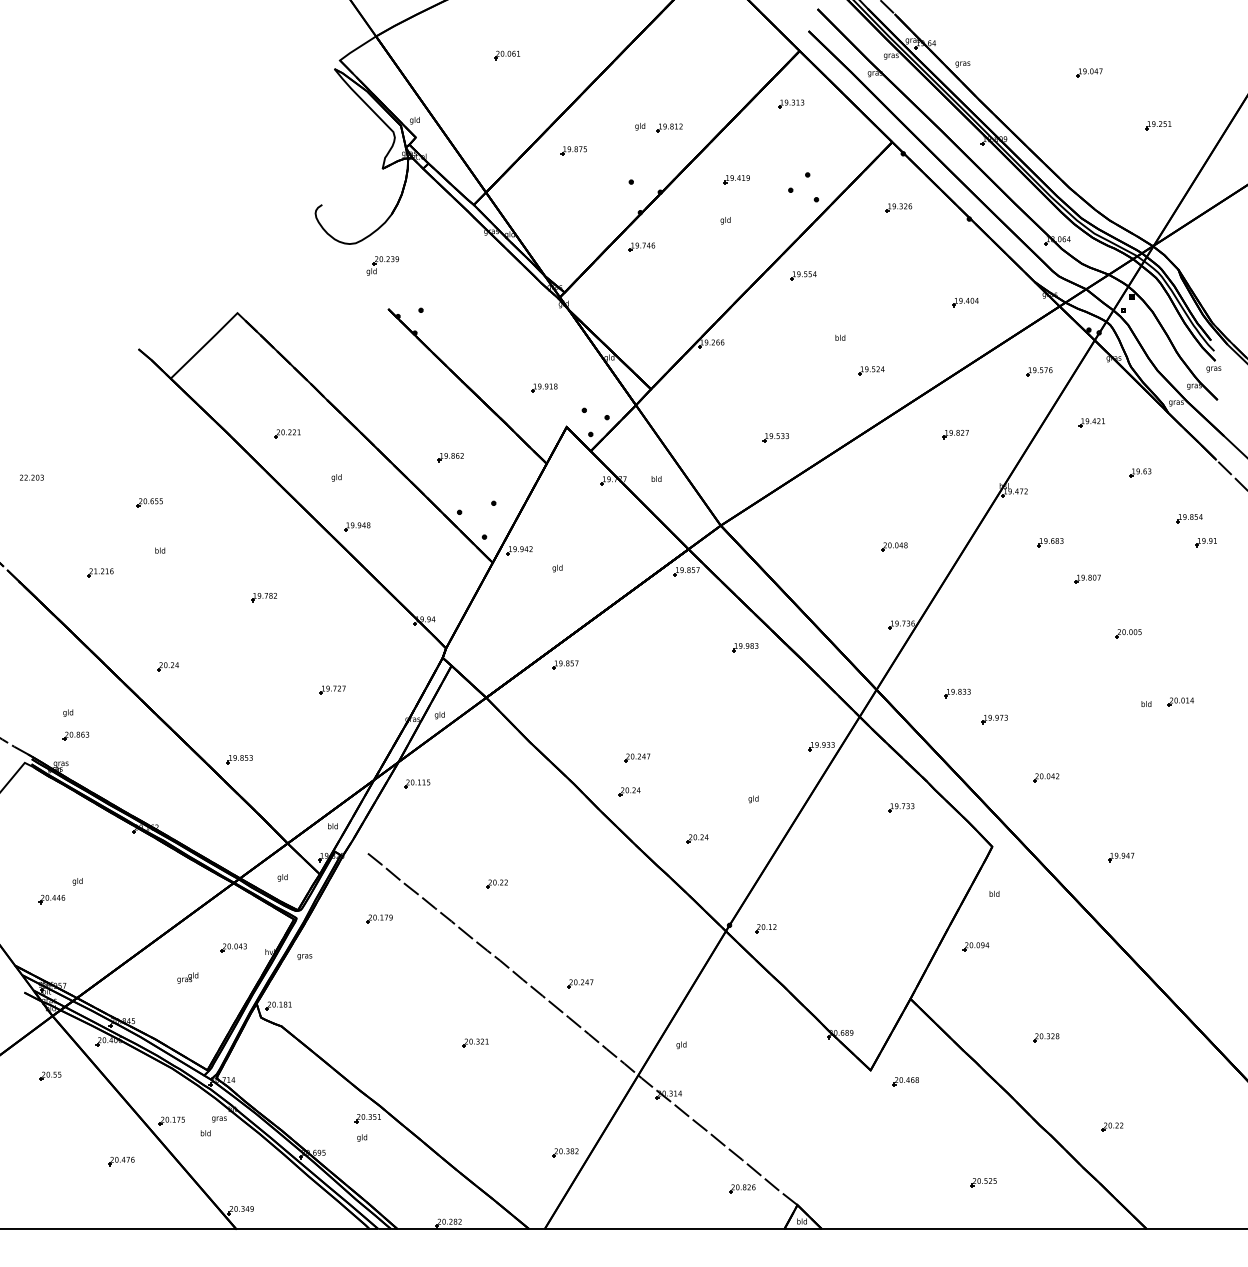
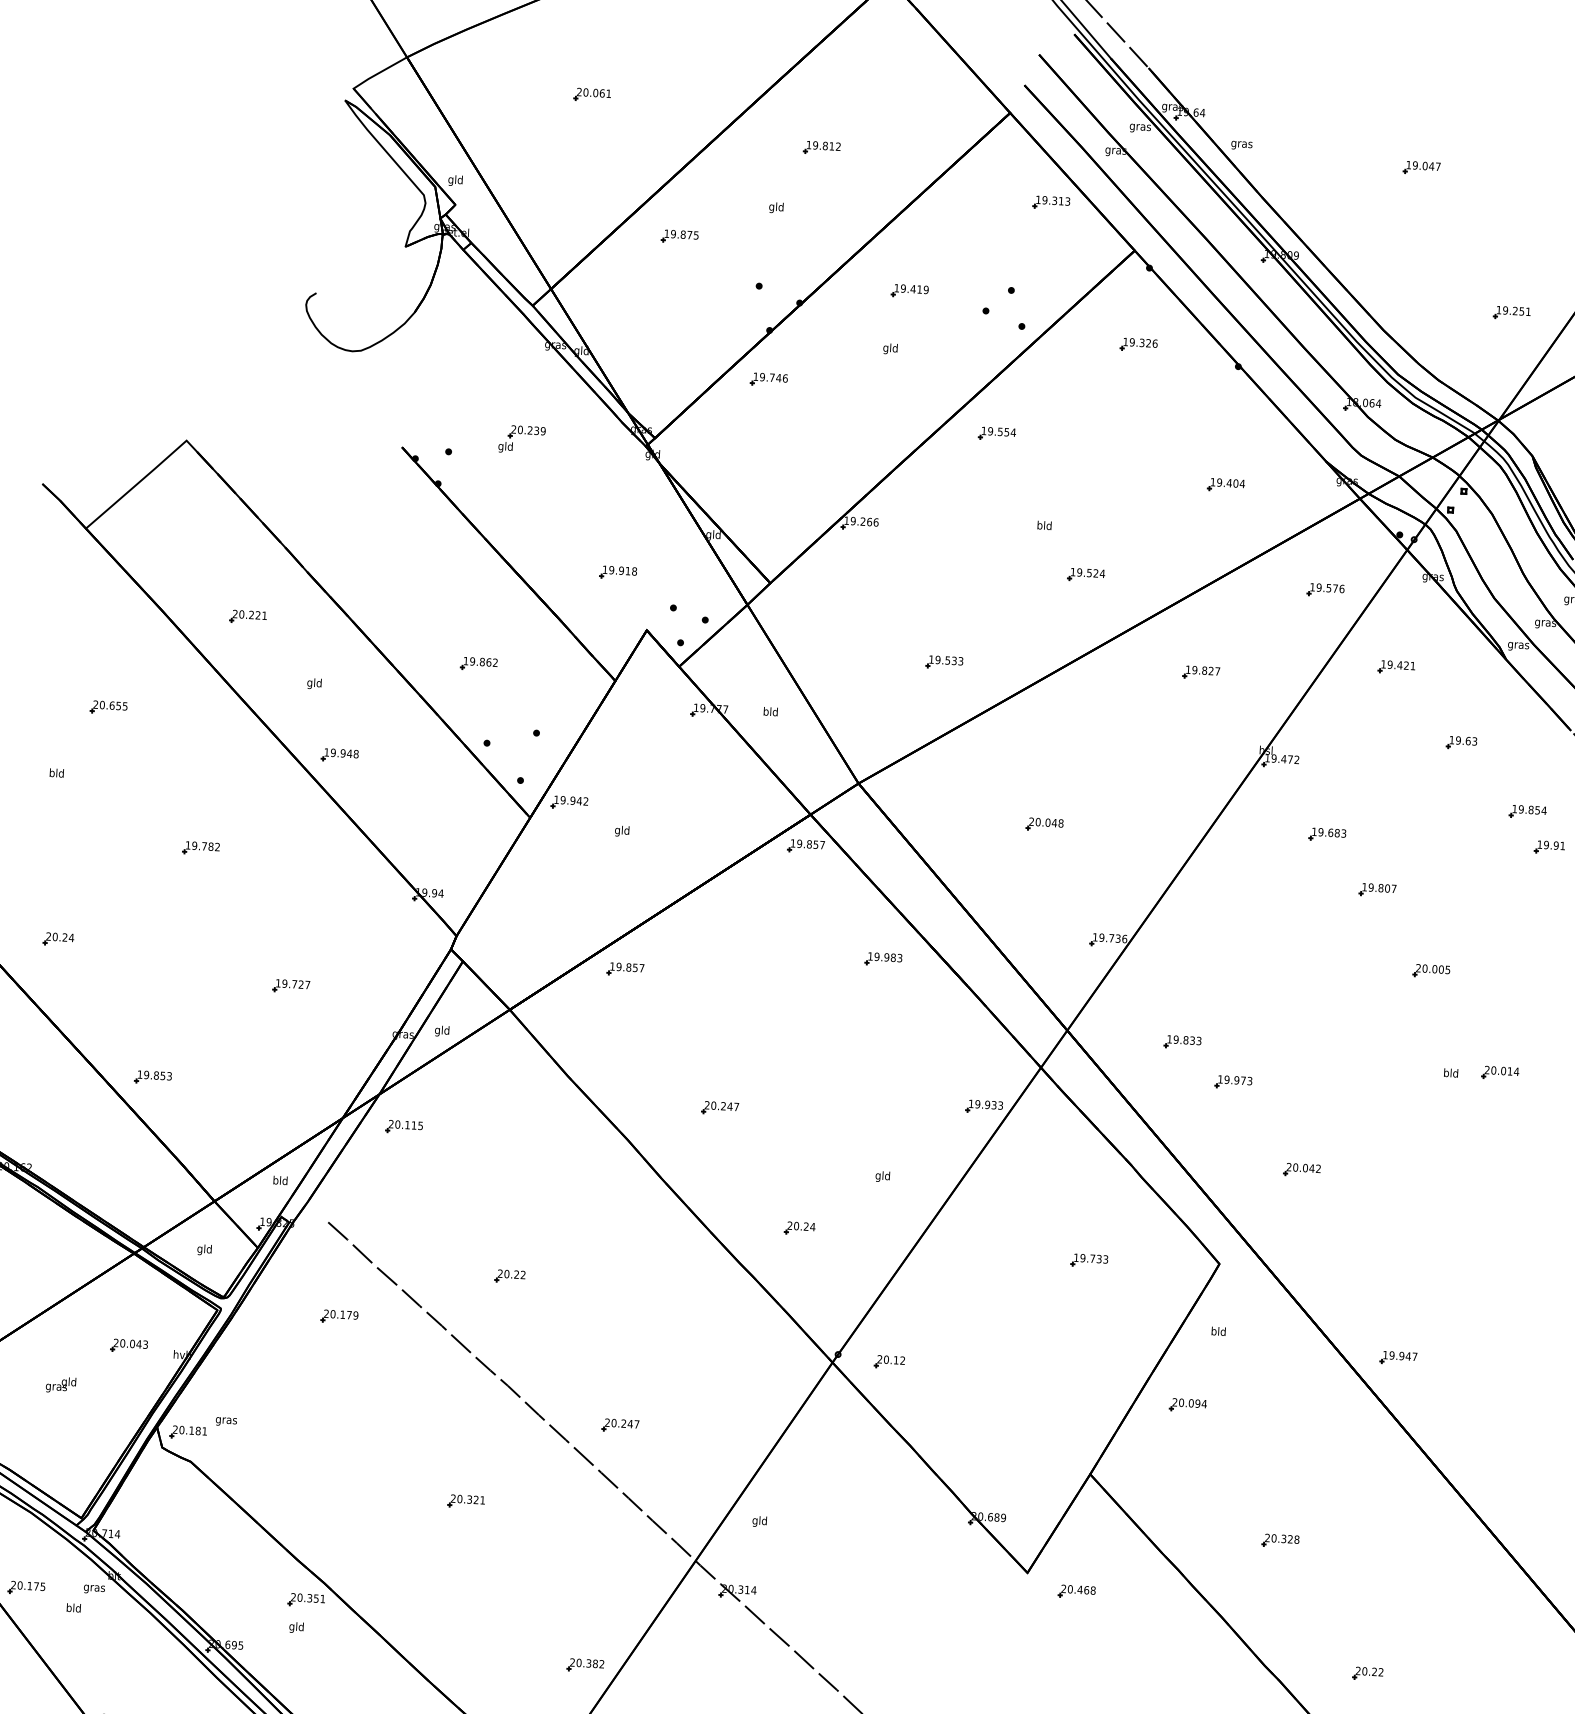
part: (791, 103) -> (1051, 201), moved
part: (1158, 125) -> (1512, 312), moved
part: (669, 127) -> (821, 147), moved
part: (382, 265) -> (521, 439), moved
part: (149, 502) -> (108, 707), moved
part: (894, 546) -> (1044, 824), moved
part: (629, 791) -> (706, 1155), removed
part: (901, 807) -> (1089, 1260), moved
part: (1121, 857) -> (1398, 1358), moved
text: (304, 956) -> (225, 1421), moved

